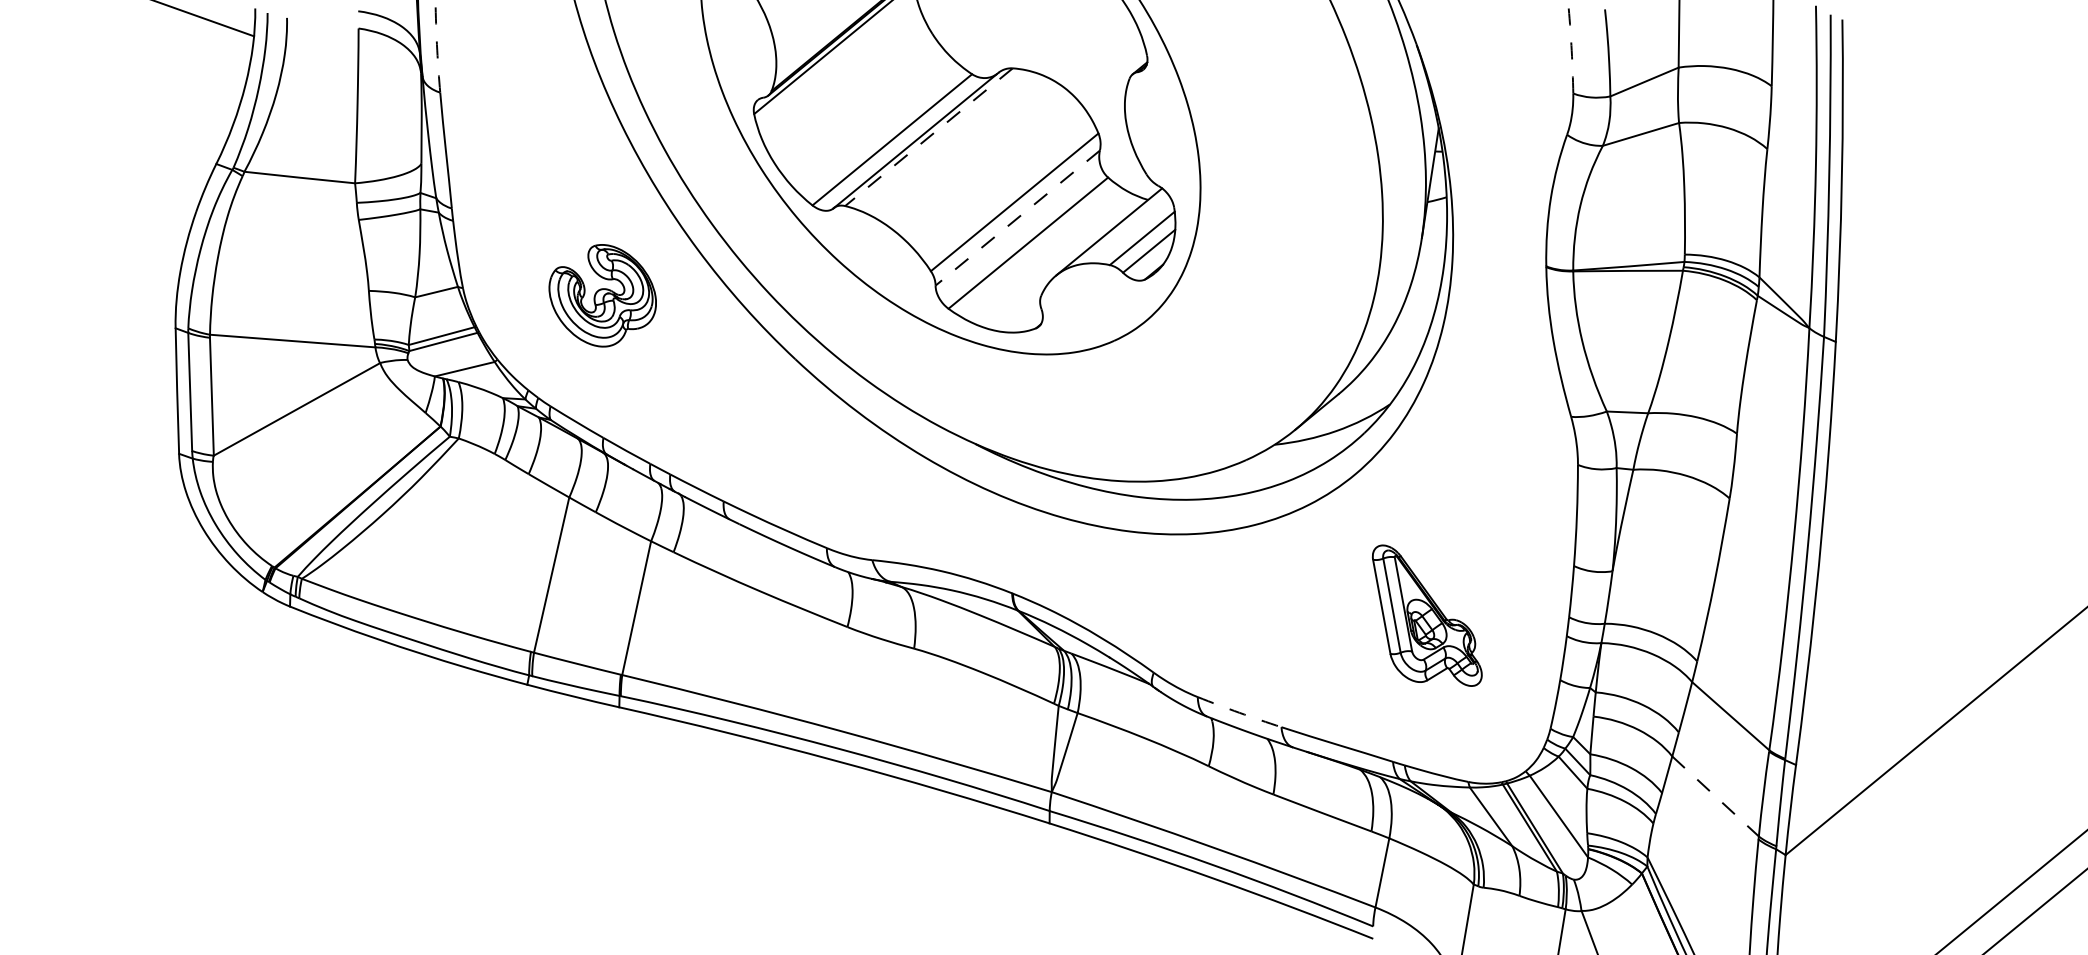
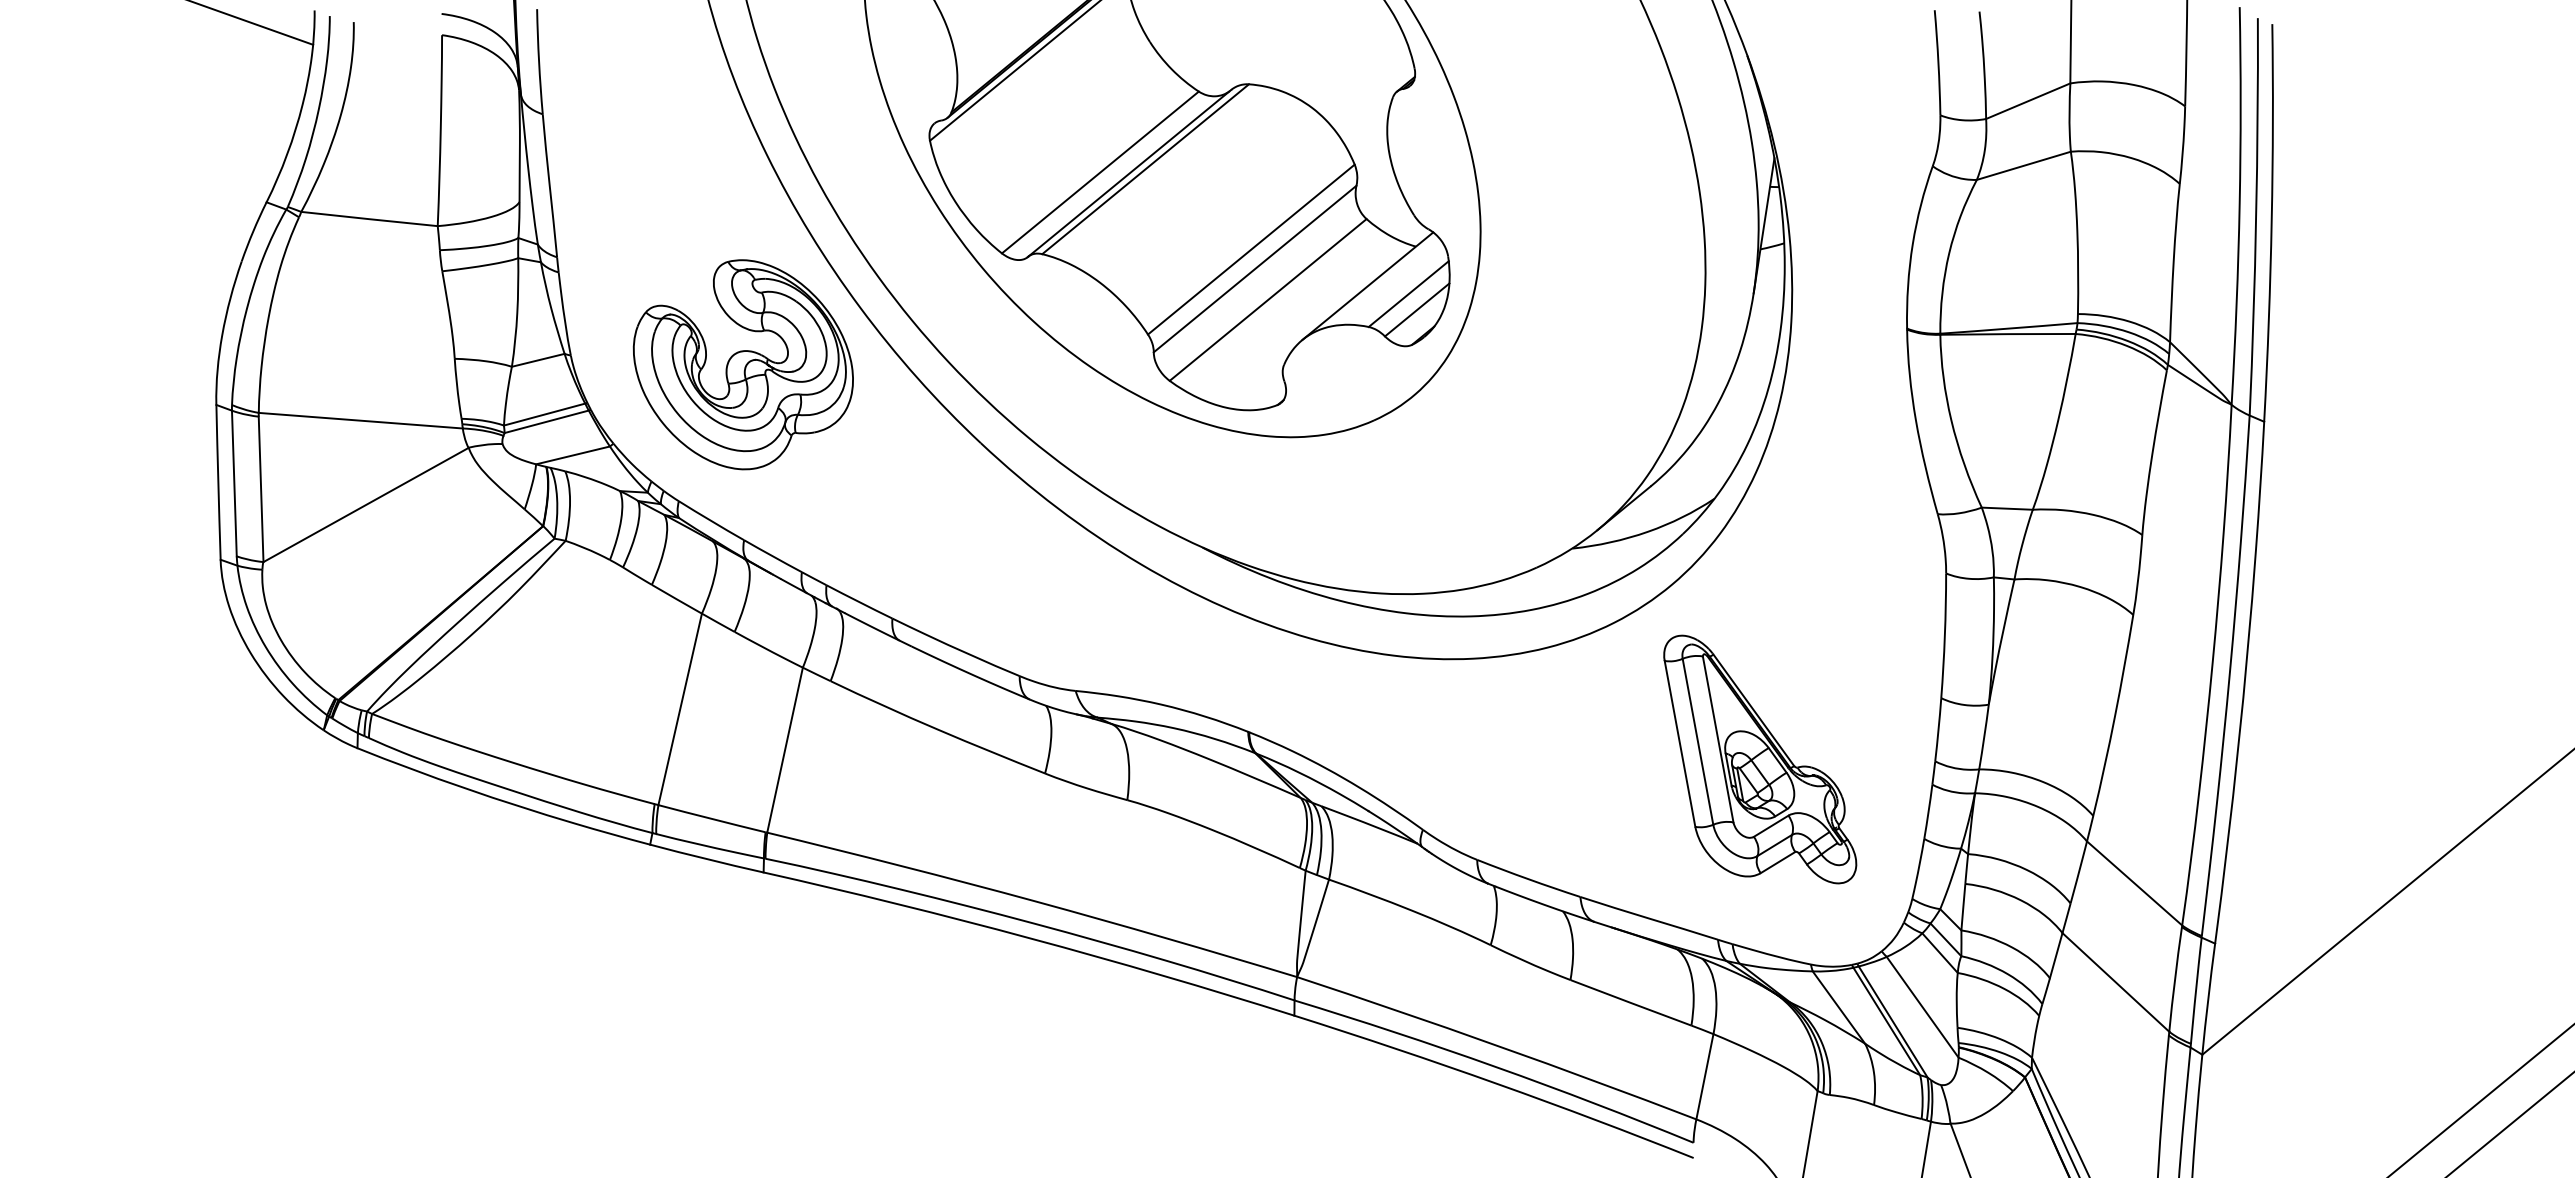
arc: (437, 49) -> (539, 61), dashed -> solid
arc: (1571, 50) -> (1938, 62), dashed -> solid
line: (928, 137) -> (1145, 169), dashed -> solid
line: (1017, 218) -> (1254, 269), dashed -> solid
part: (602, 295) -> (742, 364), size x1.67
part: (1427, 615) -> (1760, 759), size x1.43
arc: (1239, 713) -> (1528, 879), dashed -> solid
line: (1715, 796) -> (2115, 982), dashed -> solid

